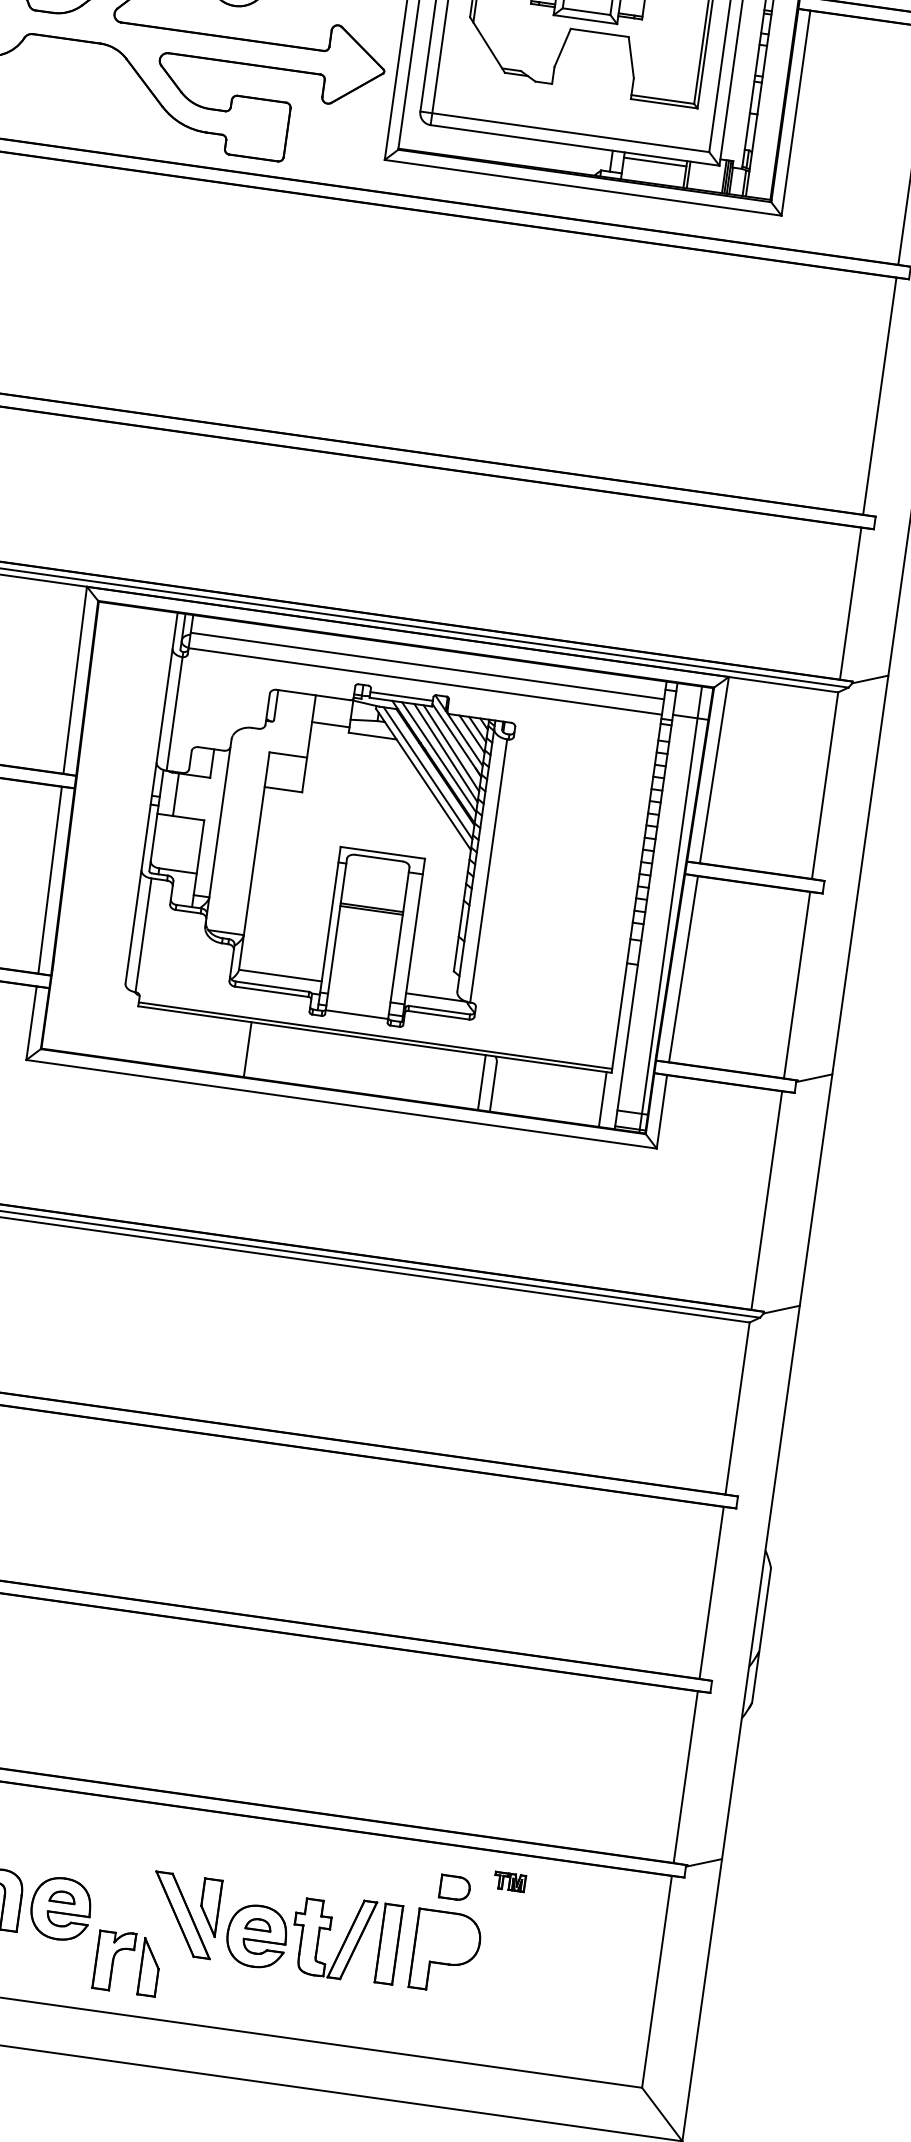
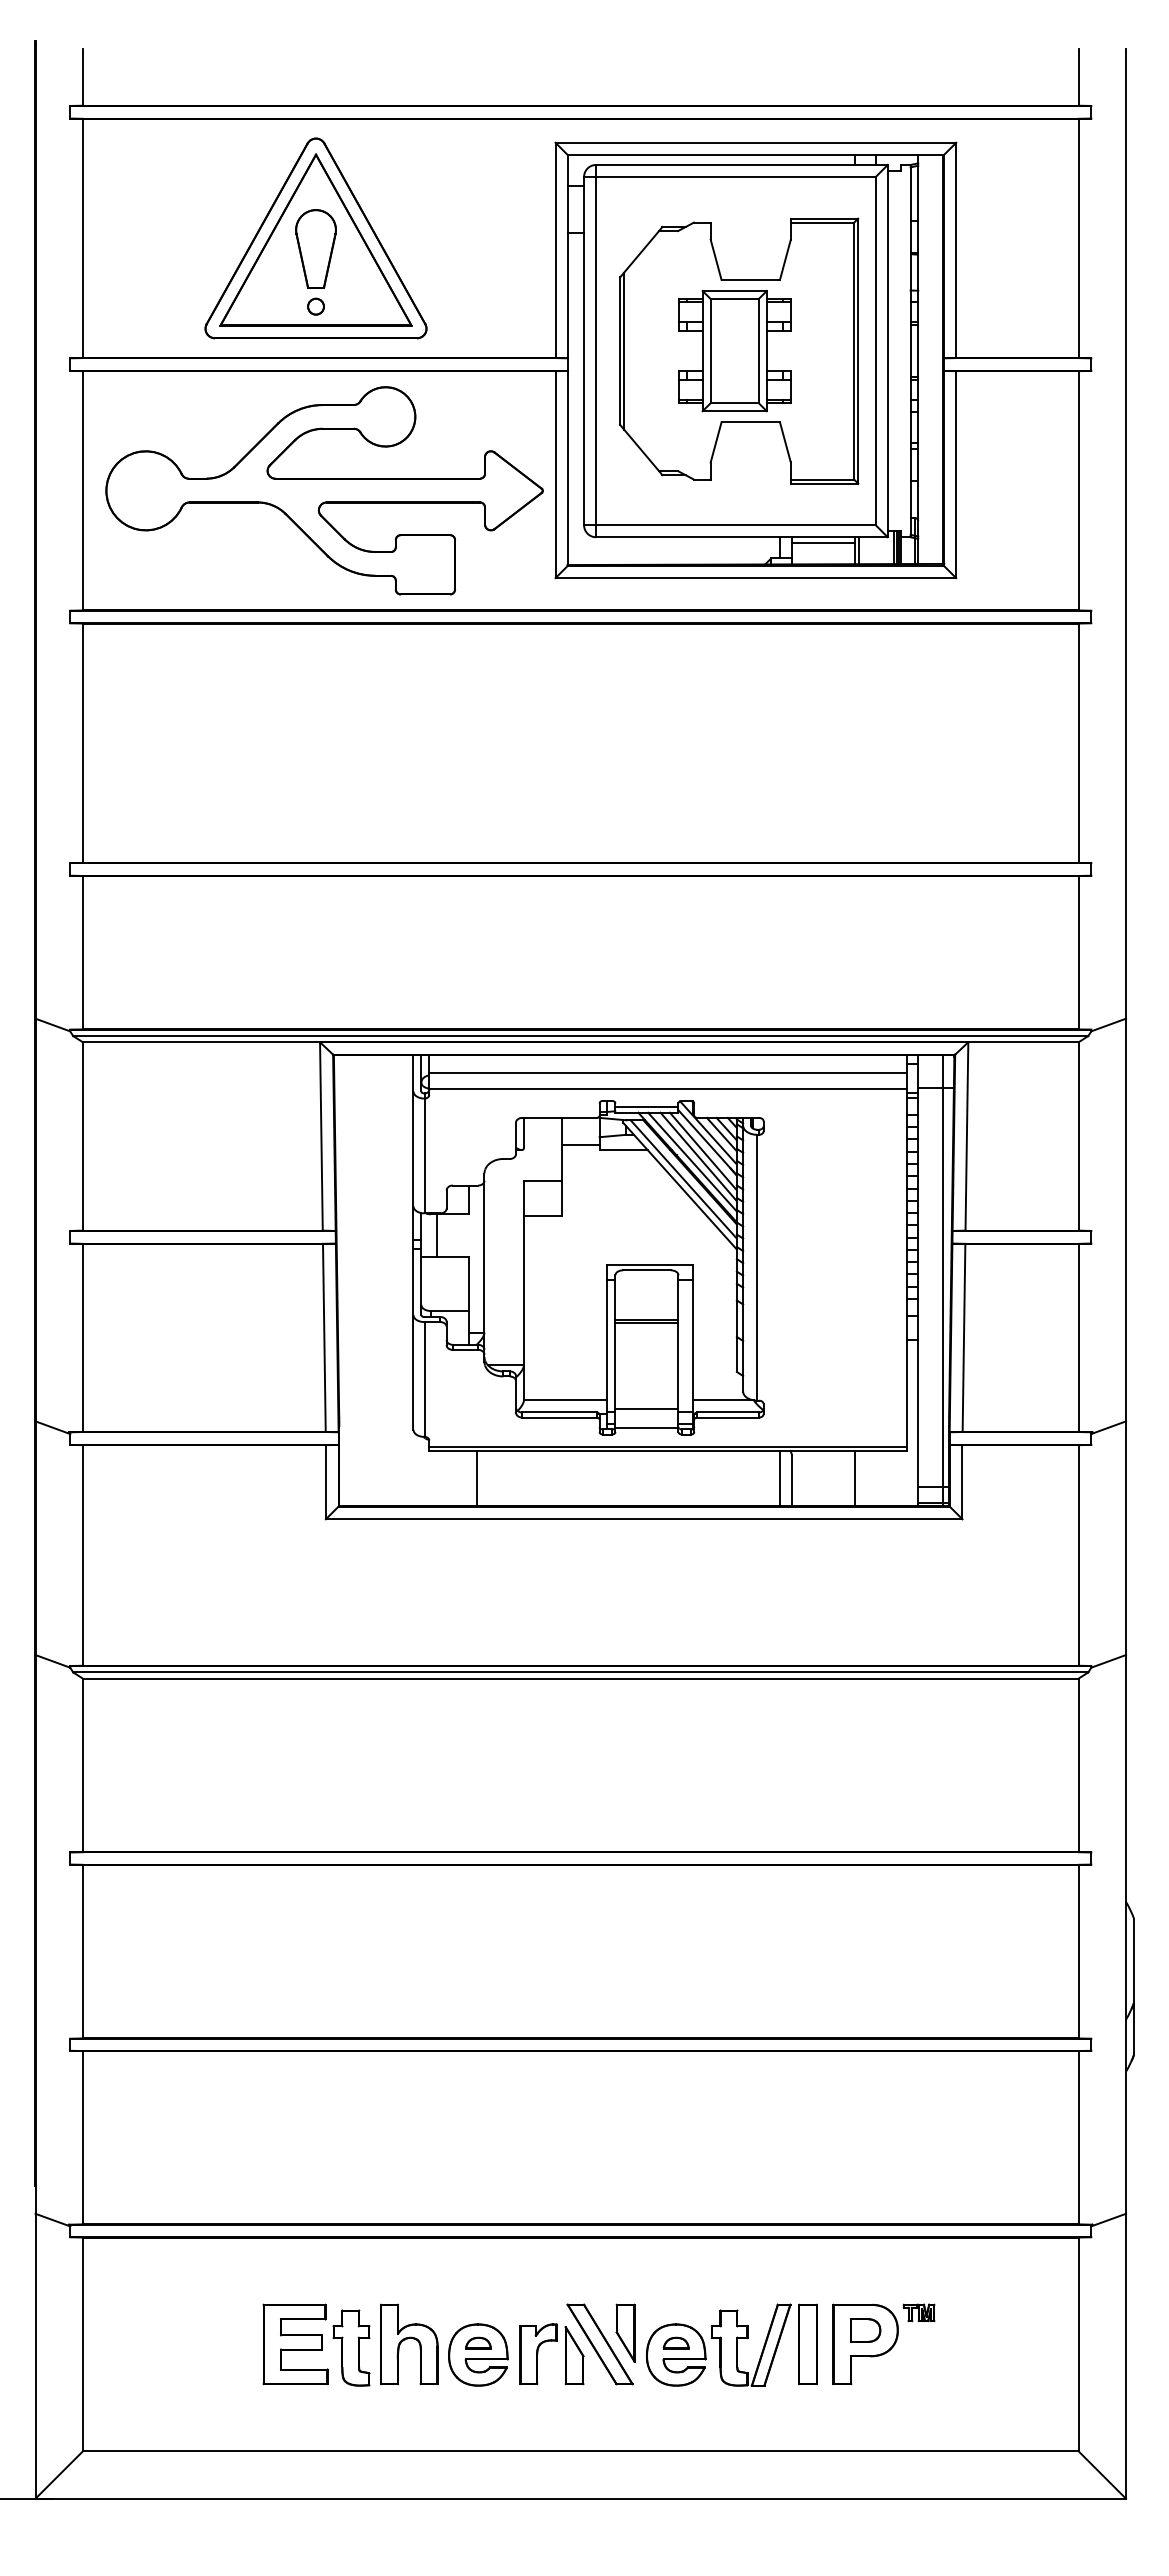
line: (359, 994) -> (646, 1408), added
line: (247, 1048) -> (476, 1477), moved
line: (603, 1098) -> (855, 1477), moved
part: (509, 1881) -> (918, 2312), moved
part: (454, 1887) -> (865, 2330), moved
part: (129, 1950) -> (551, 2341), moved

